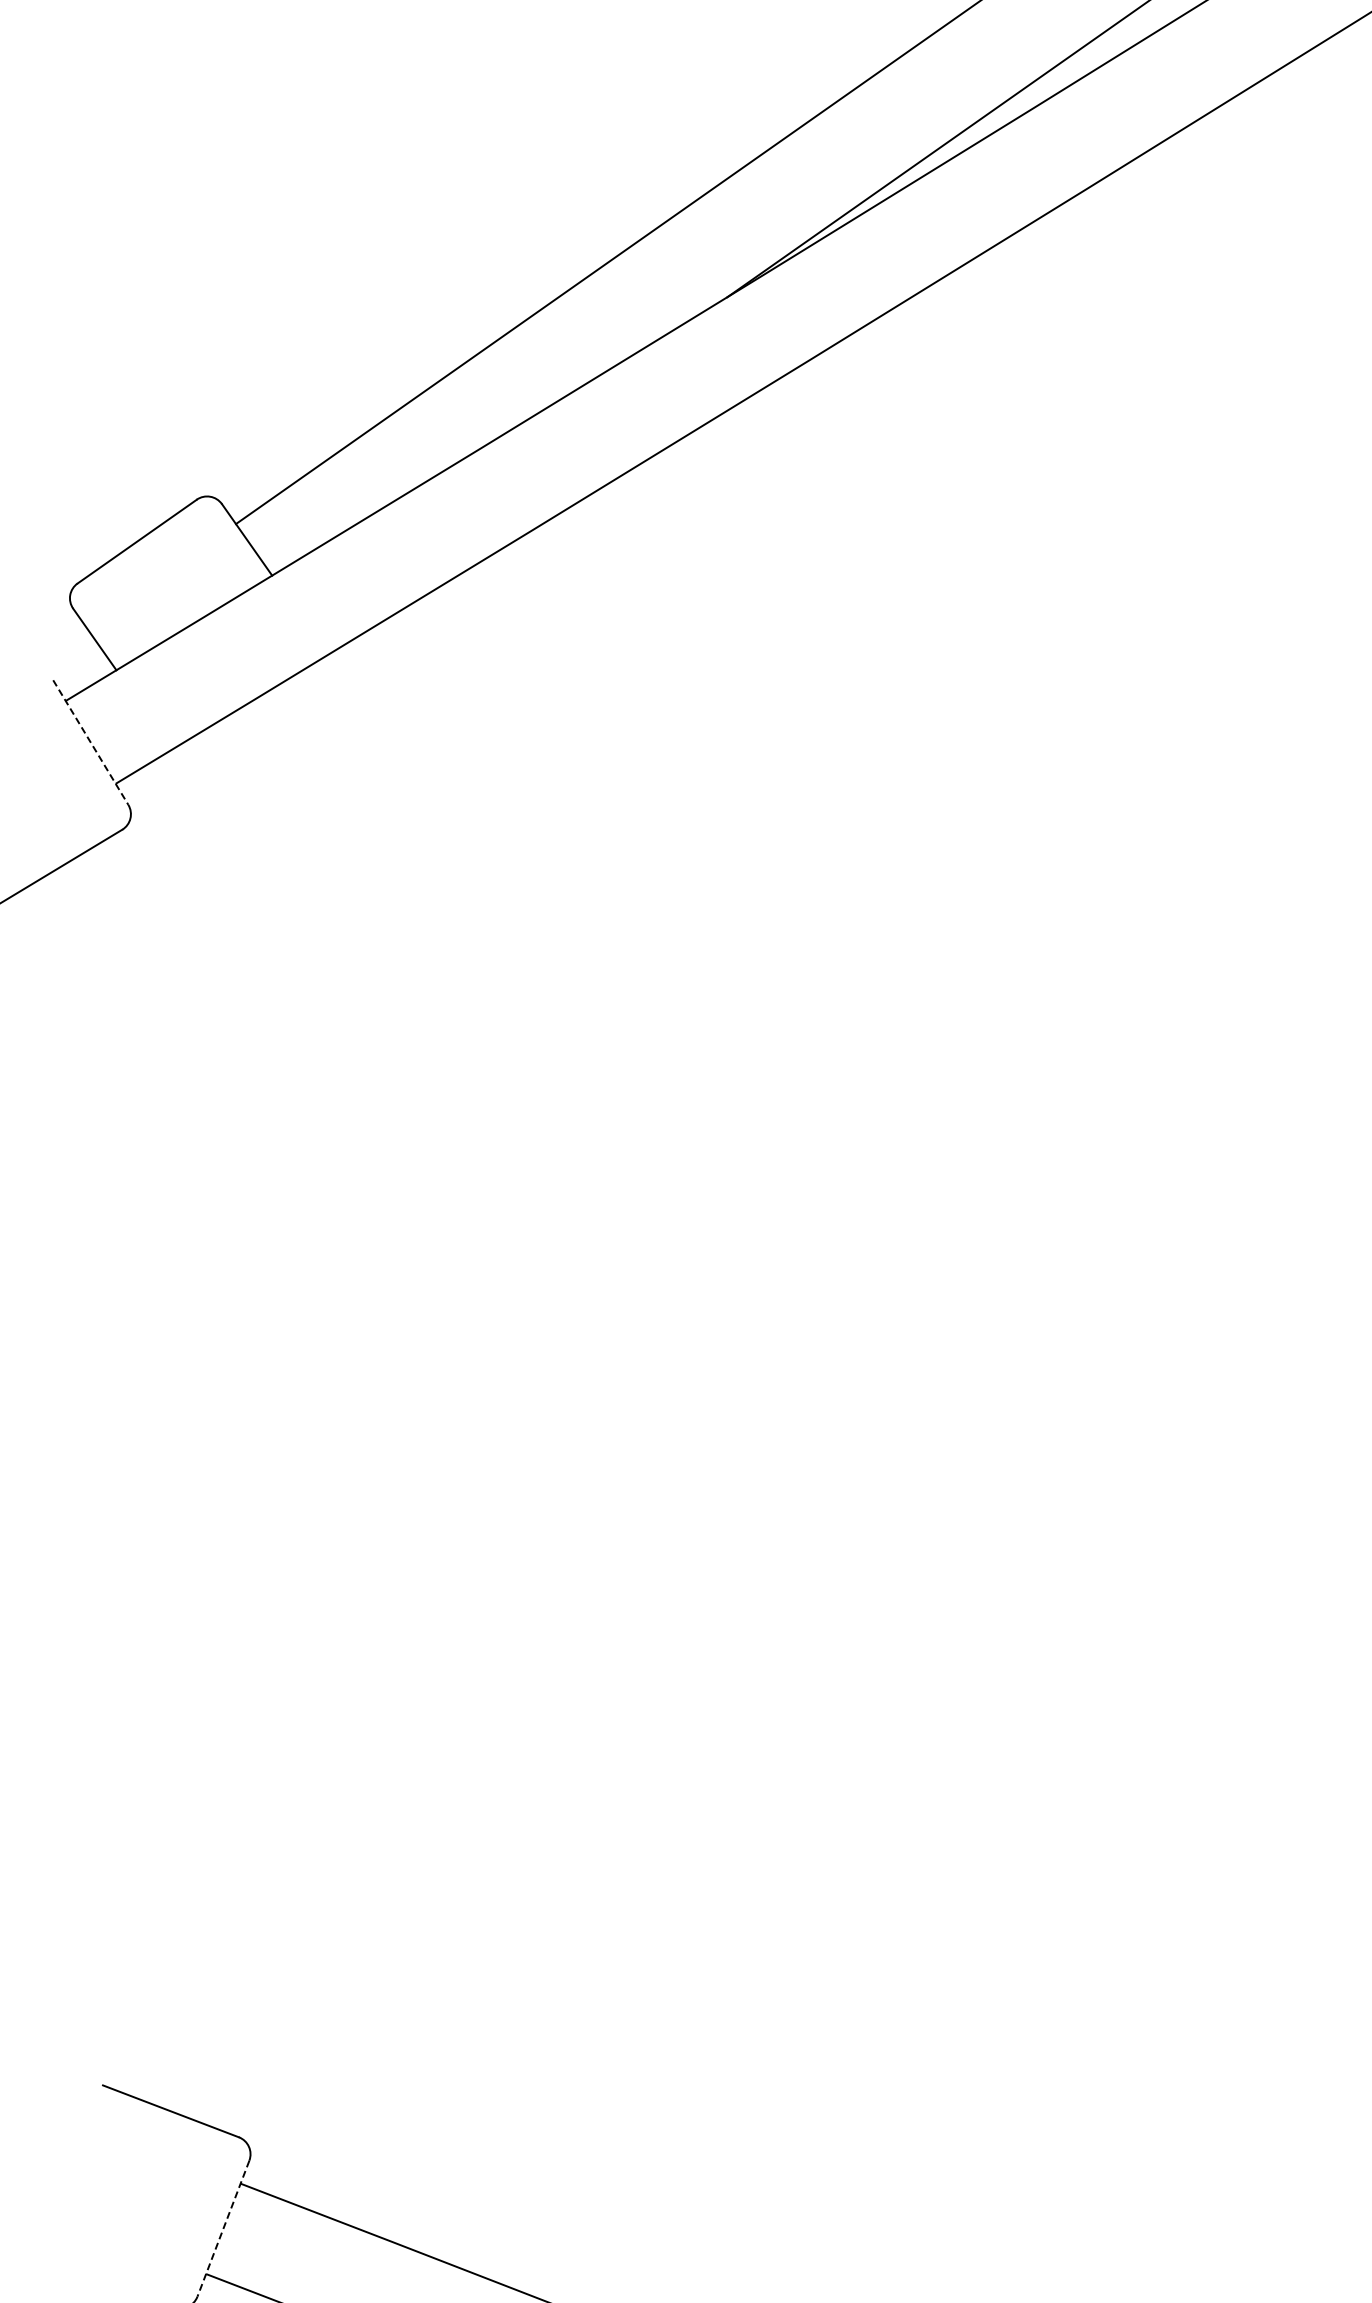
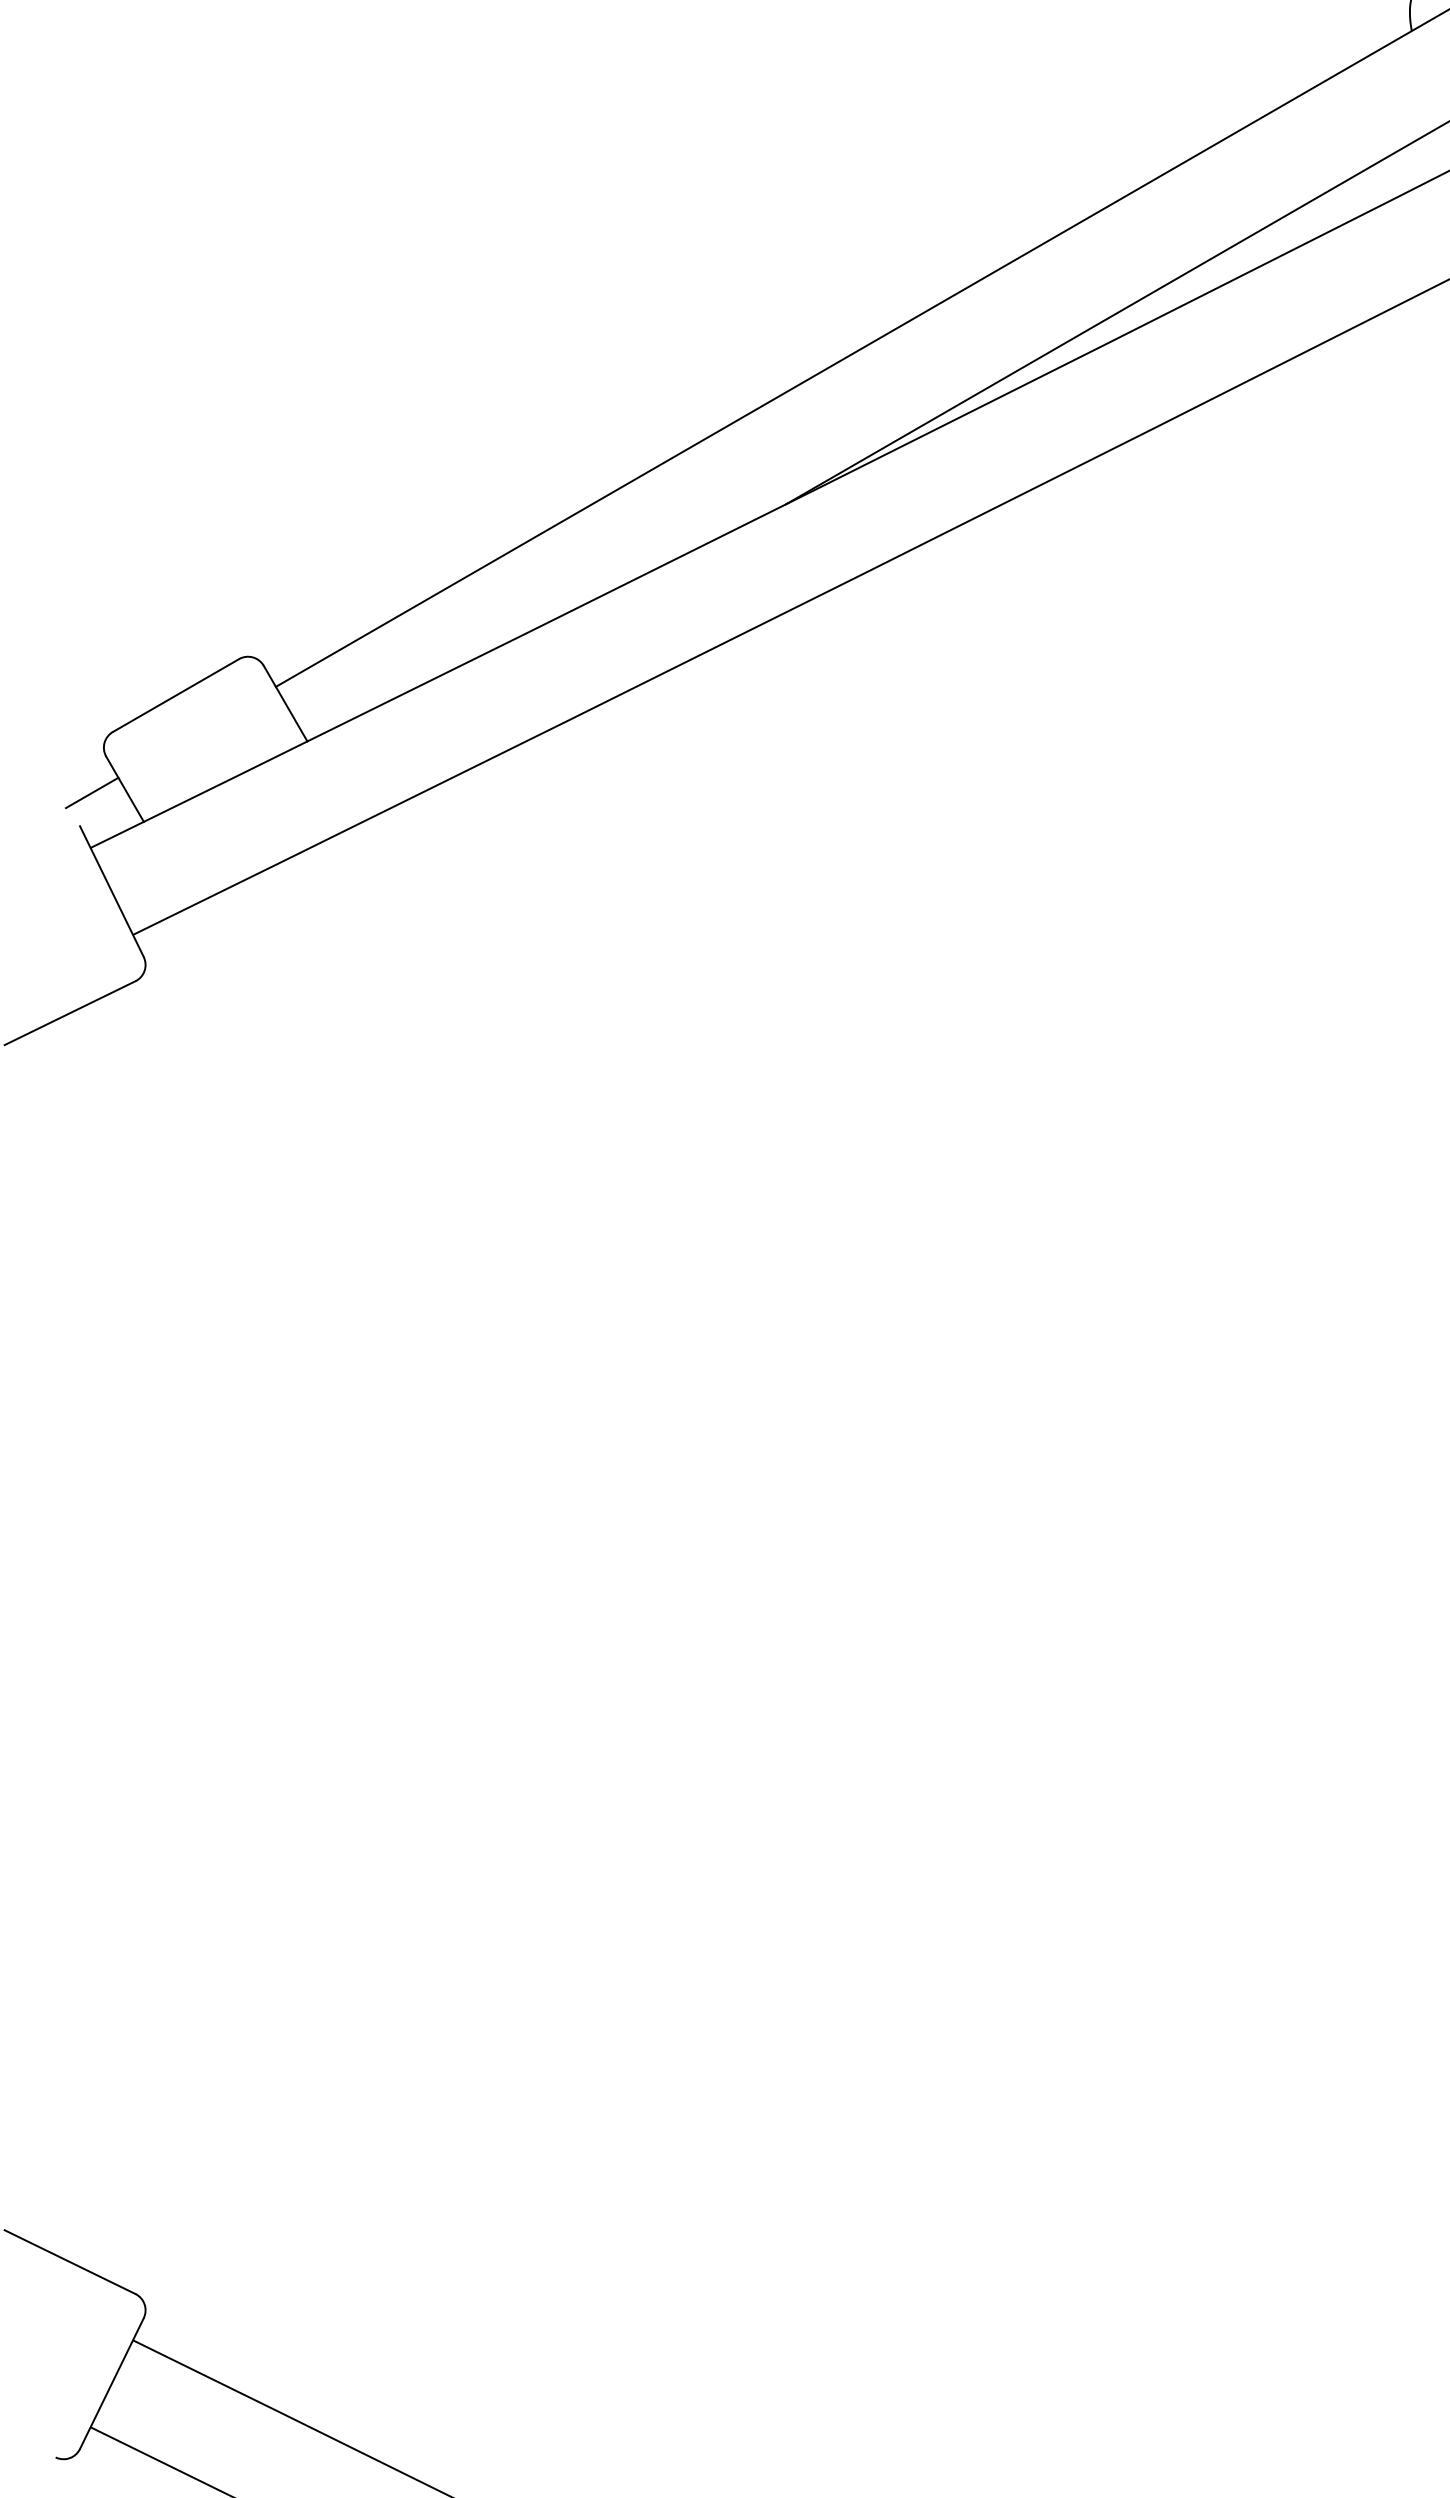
line: (61, 645) -> (91, 792), added
line: (90, 742) -> (111, 891), dashed -> solid
line: (223, 2228) -> (111, 2383), dashed -> solid

